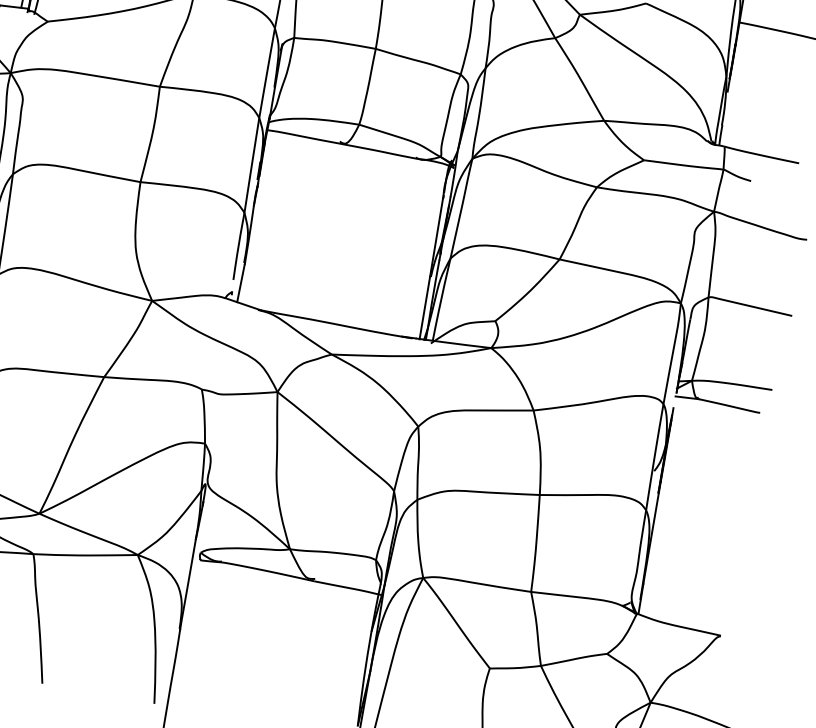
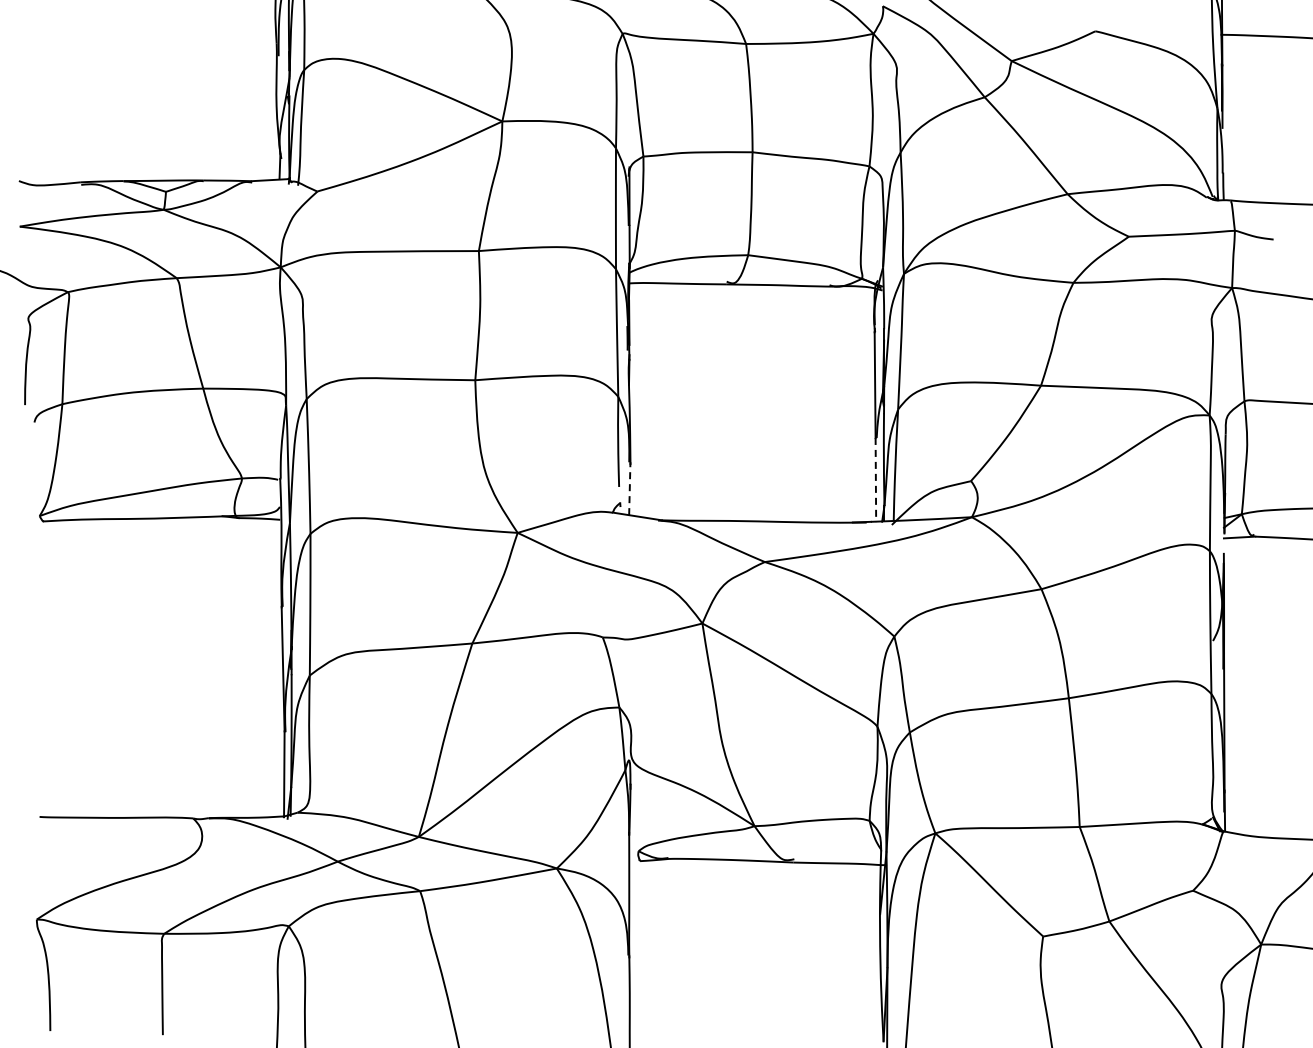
line: (240, 282) -> (629, 488), solid -> dashed
line: (424, 308) -> (875, 480), solid -> dashed

